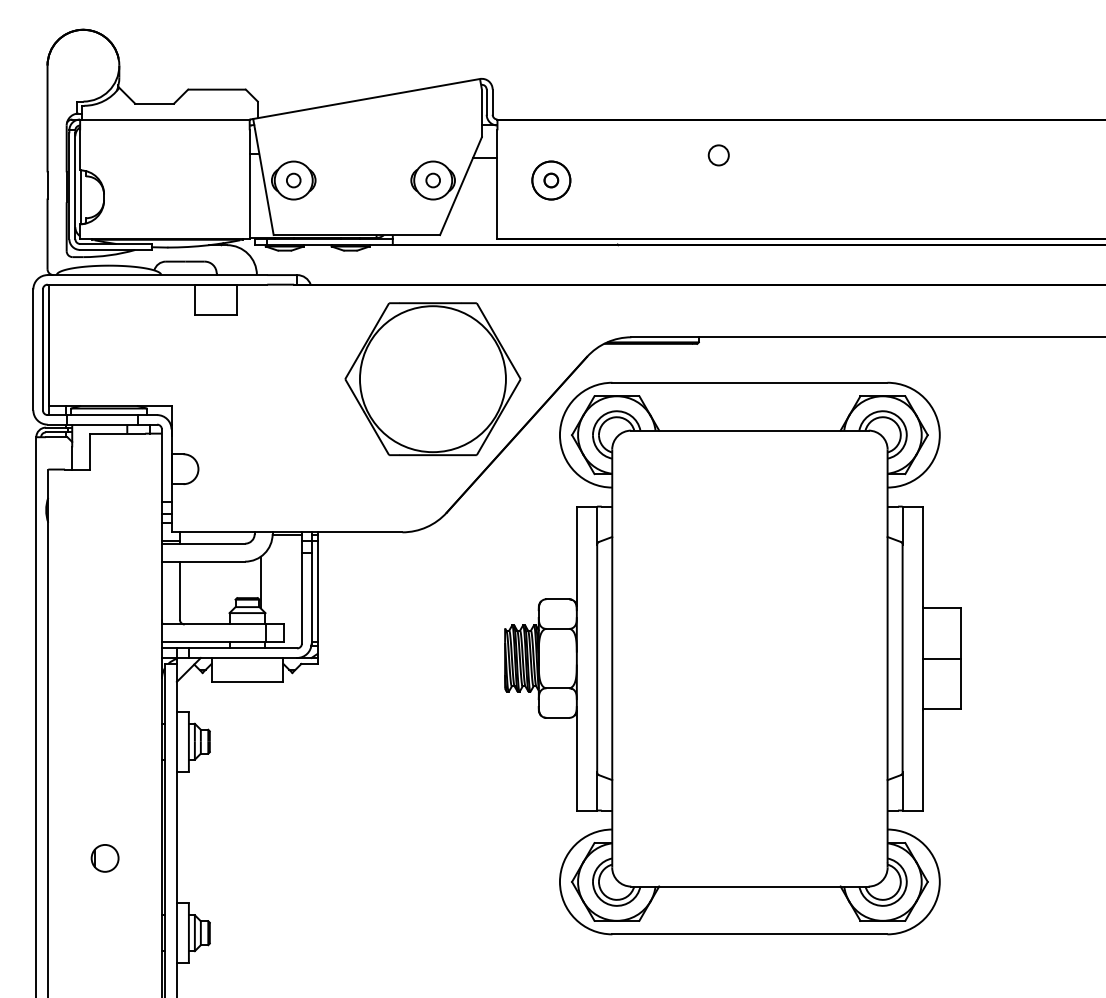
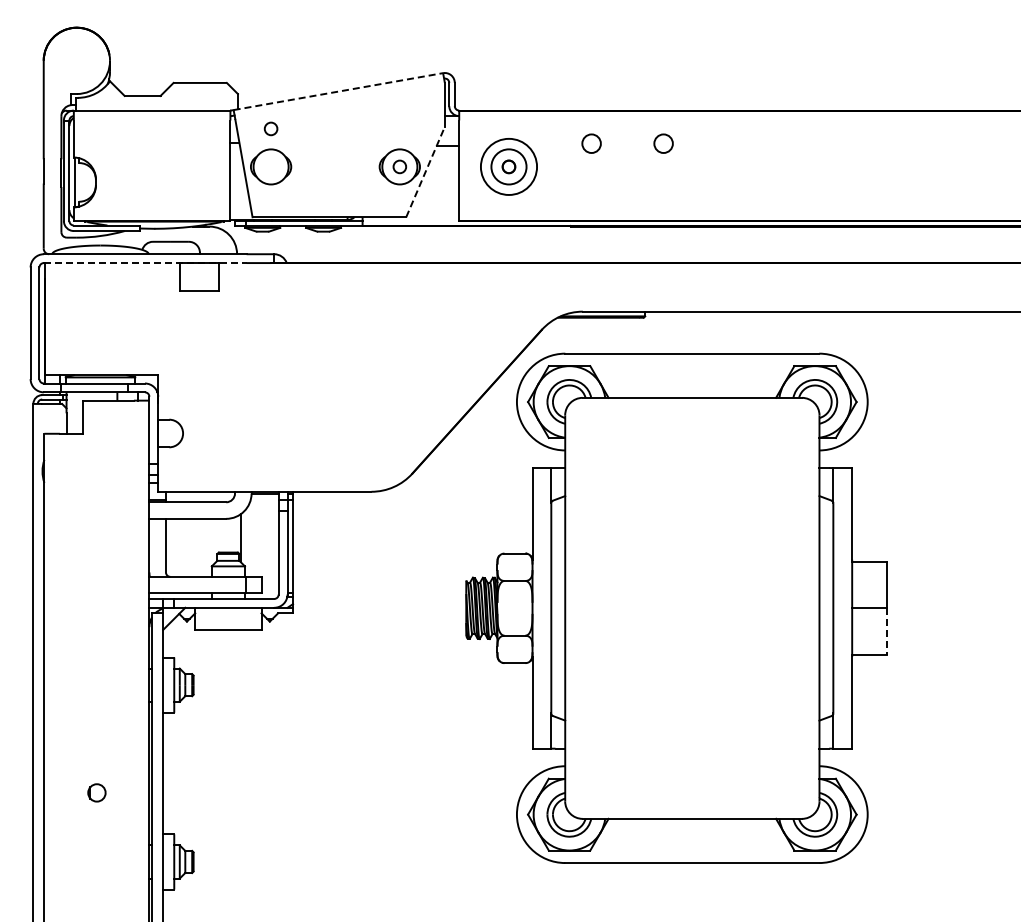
line: (366, 98) -> (338, 91), solid -> dashed
circle: (640, 155) -> (591, 143), added
circle: (293, 180) -> (270, 128), moved
circle: (550, 180) -> (508, 166), size x1.6
line: (460, 185) -> (425, 171), solid -> dashed
line: (157, 285) -> (145, 263), solid -> dashed
part: (432, 379) -> (399, 350), removed
line: (961, 683) -> (887, 631), solid -> dashed
part: (104, 857) -> (96, 792), size x0.7

